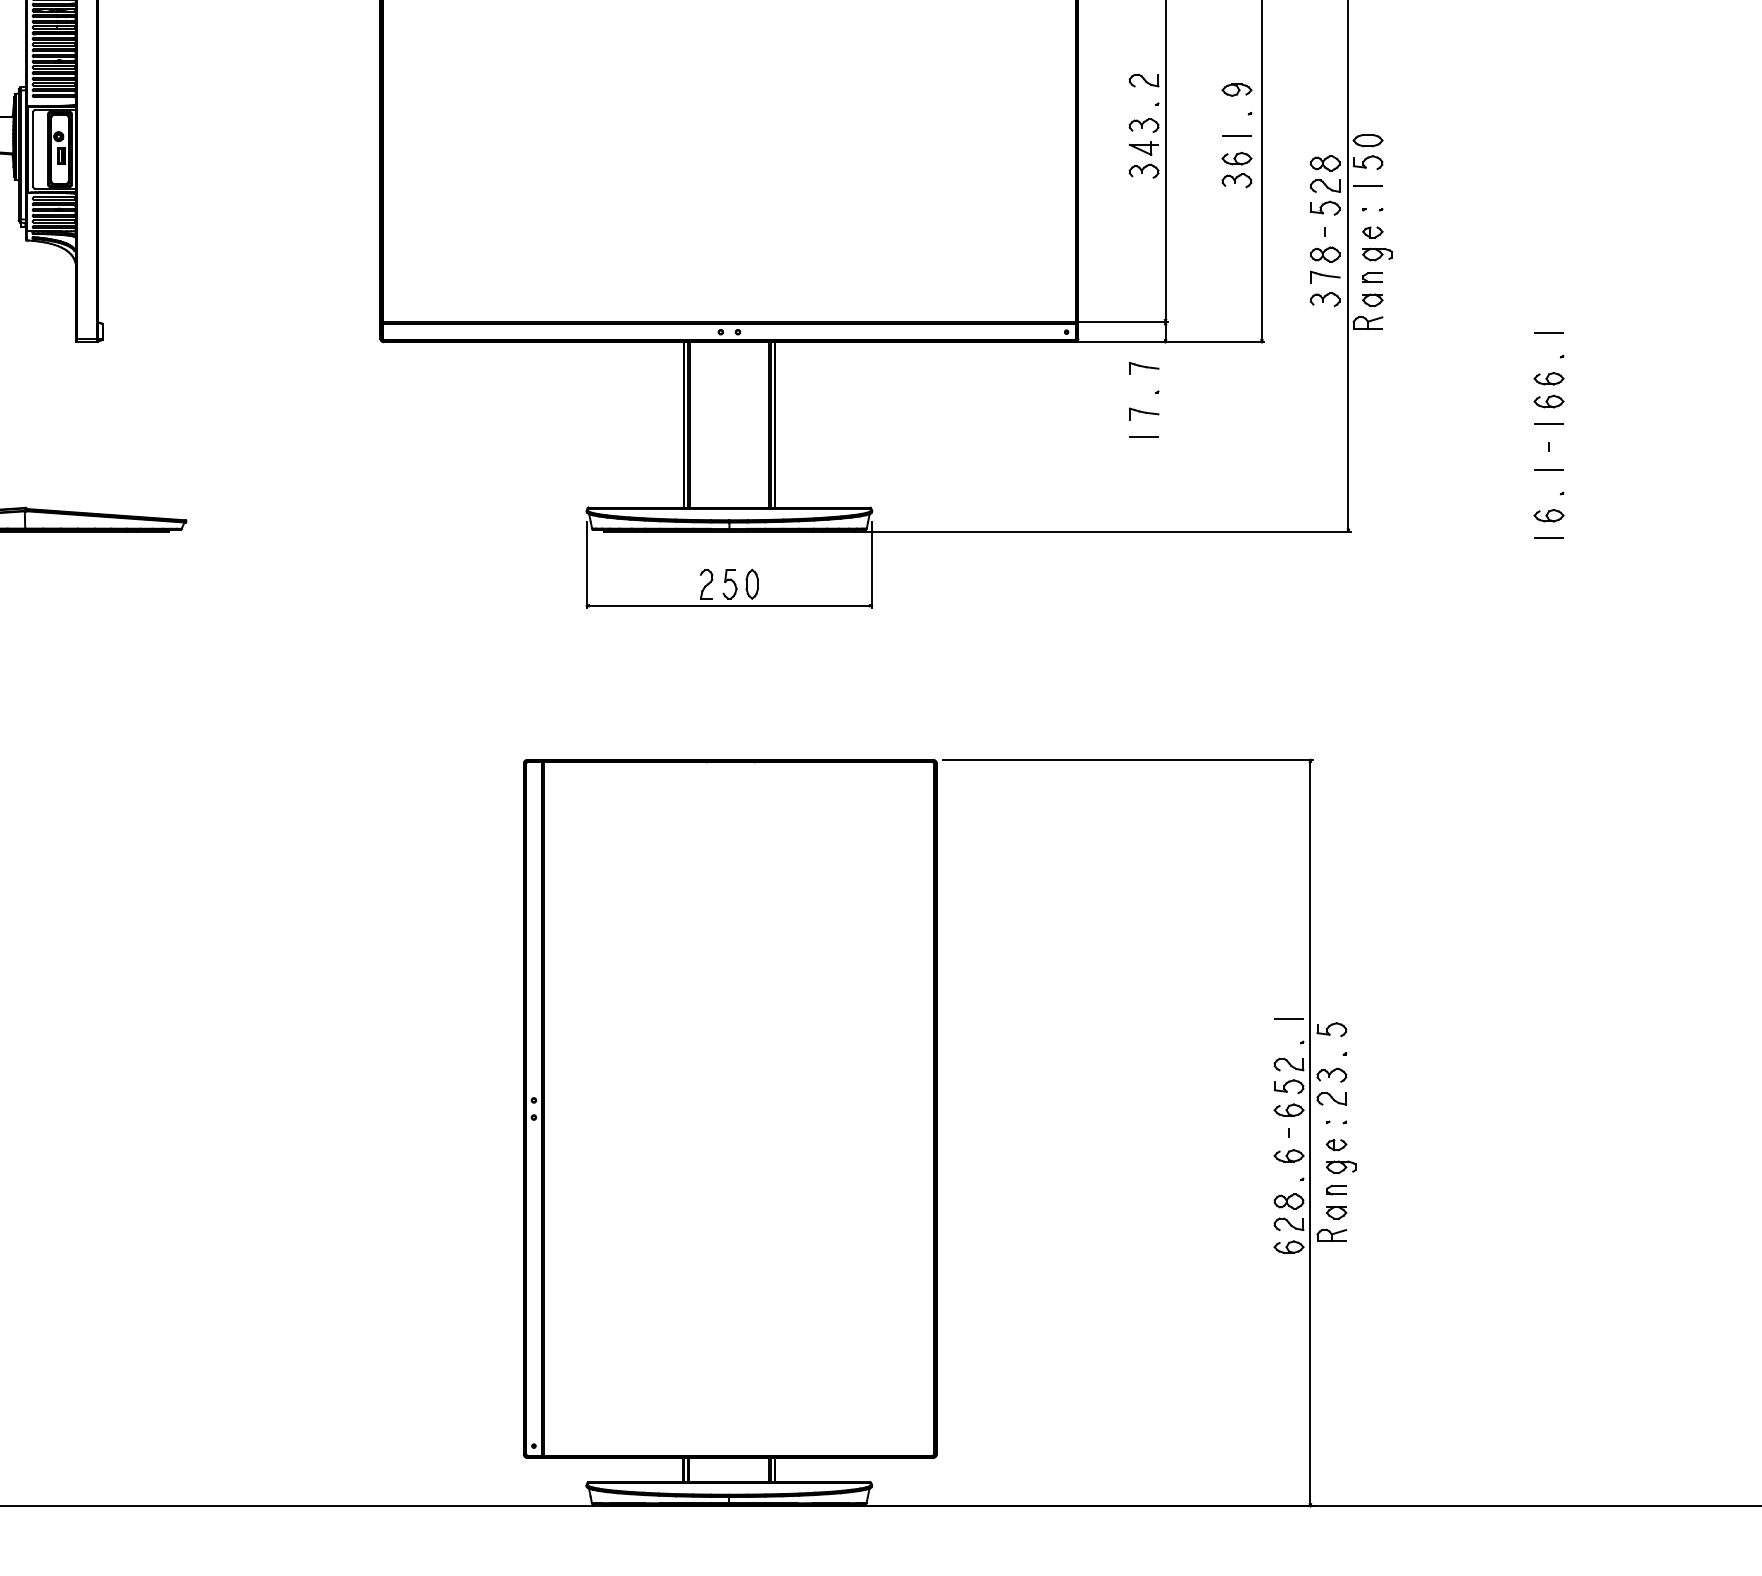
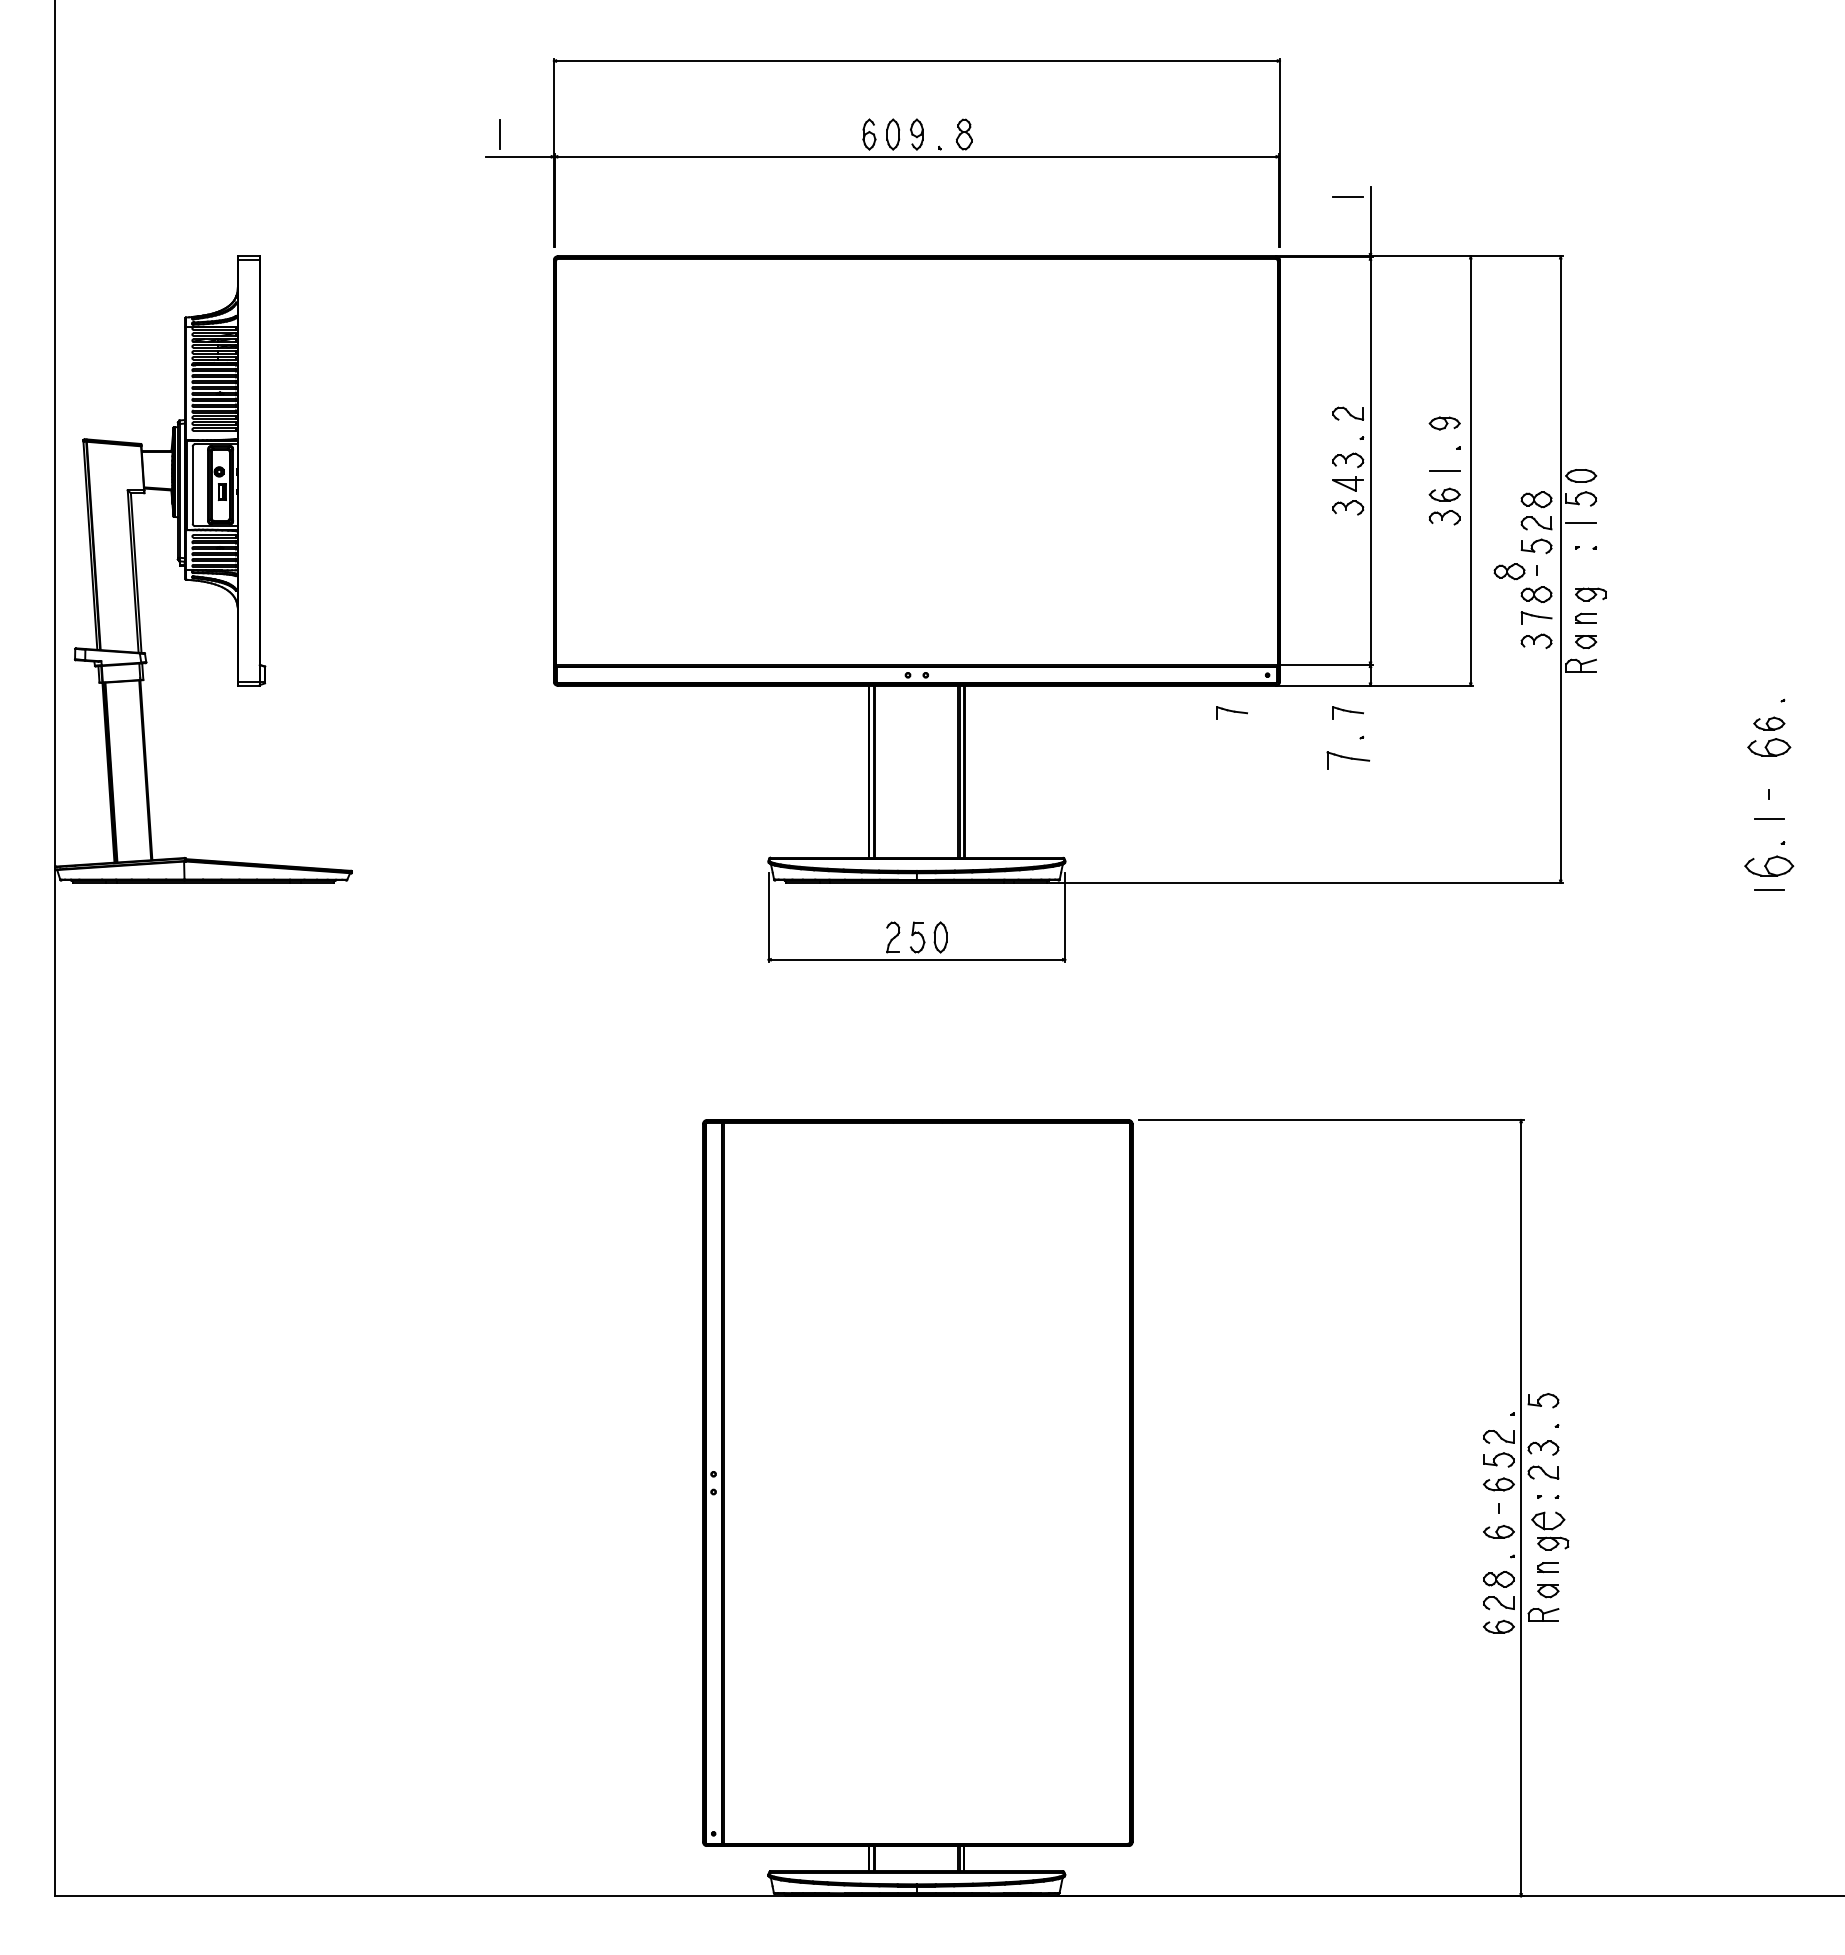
part: (1299, 232) -> (1509, 571), added
part: (1373, 232) -> (1586, 571), removed
line: (1549, 332) -> (1769, 675), removed
part: (1031, 368) -> (1231, 712), added
part: (1549, 401) -> (1769, 747), size x1.4
part: (1143, 414) -> (1347, 760), size x1.4
line: (1549, 423) -> (1769, 770), removed
line: (1143, 436) -> (1347, 783), removed
part: (1549, 515) -> (1769, 865), size x1.6
line: (1288, 1018) -> (1498, 1389), removed
part: (1336, 1144) -> (1548, 1520), size x1.6

